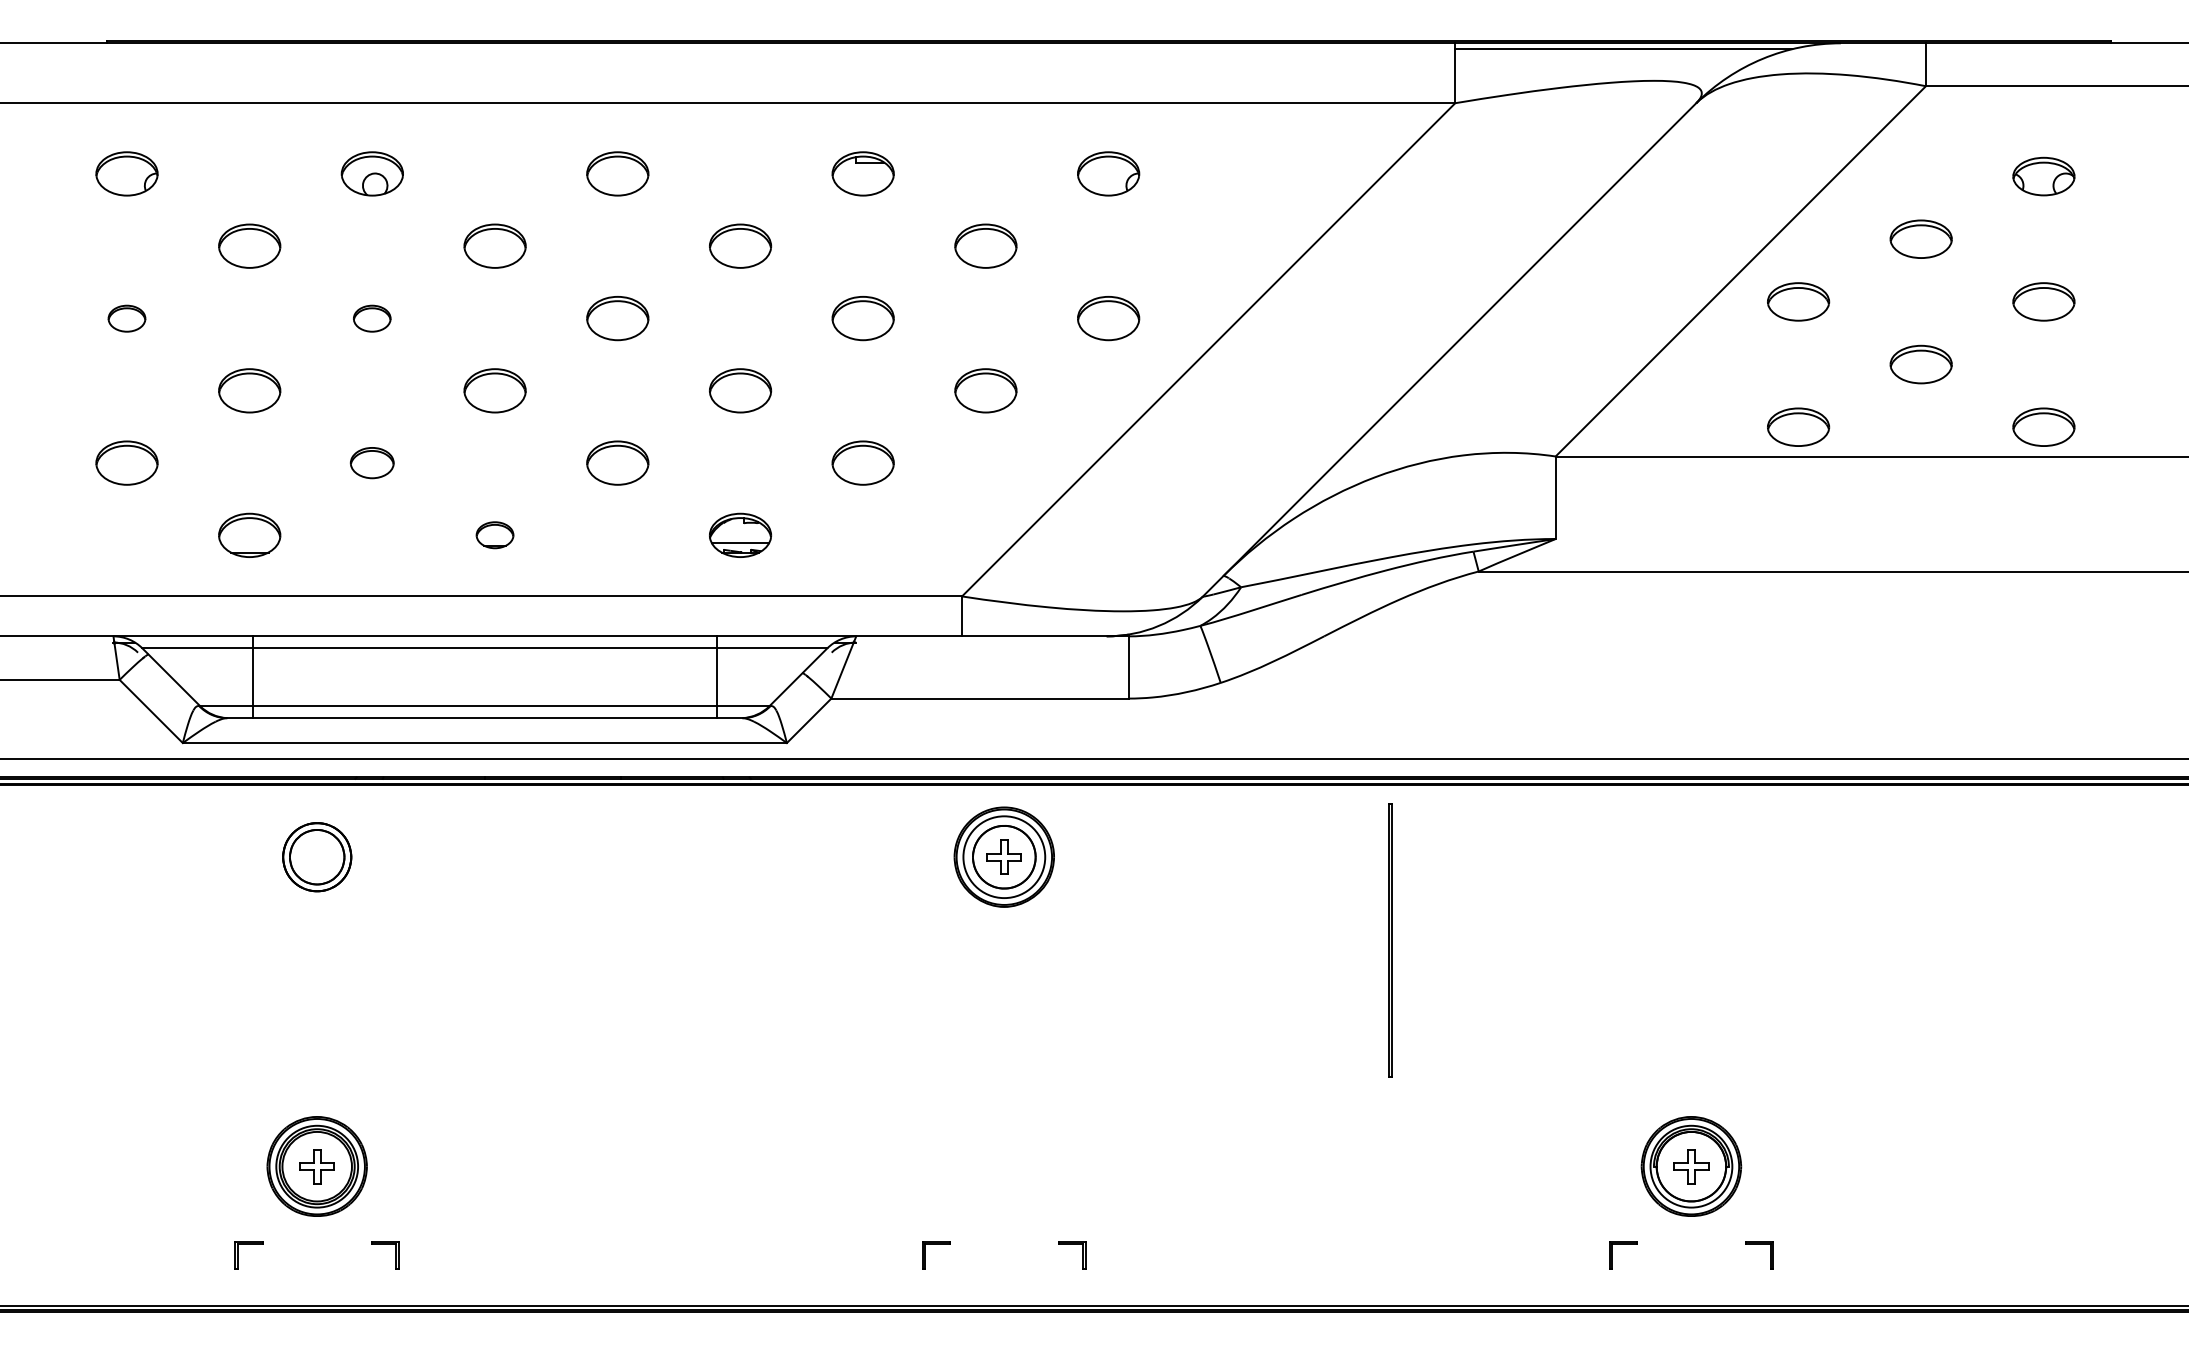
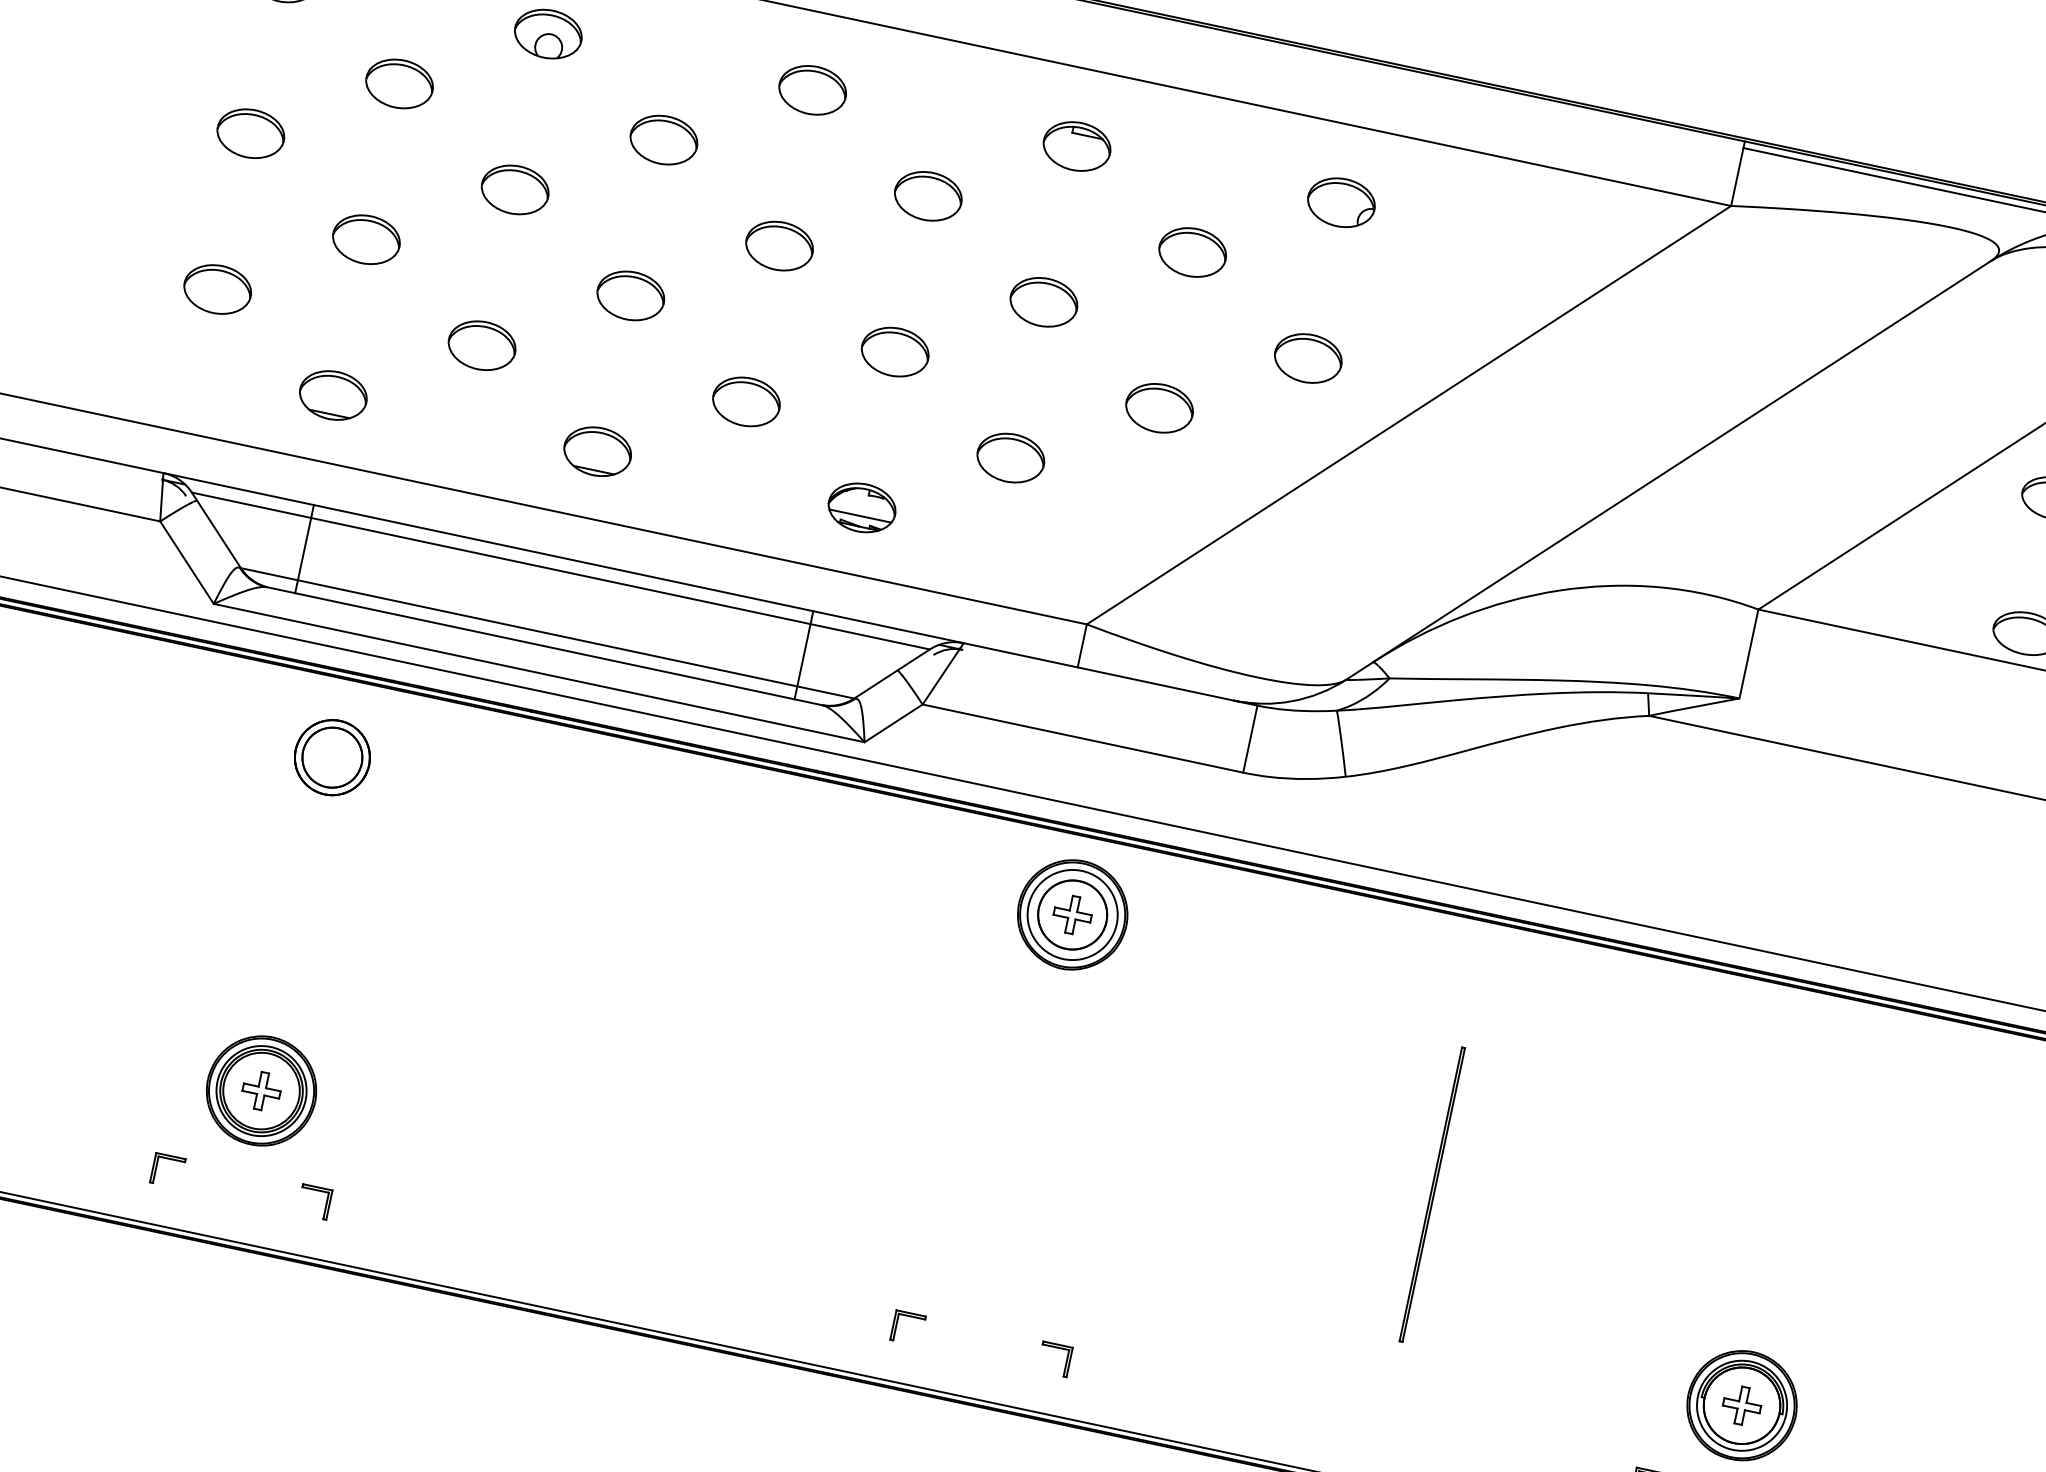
part: (126, 318) -> (250, 133), size x1.67
part: (371, 318) -> (514, 189), size x1.67
part: (371, 462) -> (481, 344), size x1.43
part: (494, 534) -> (597, 450), size x1.67
line: (1389, 940) -> (1431, 1194), moved

